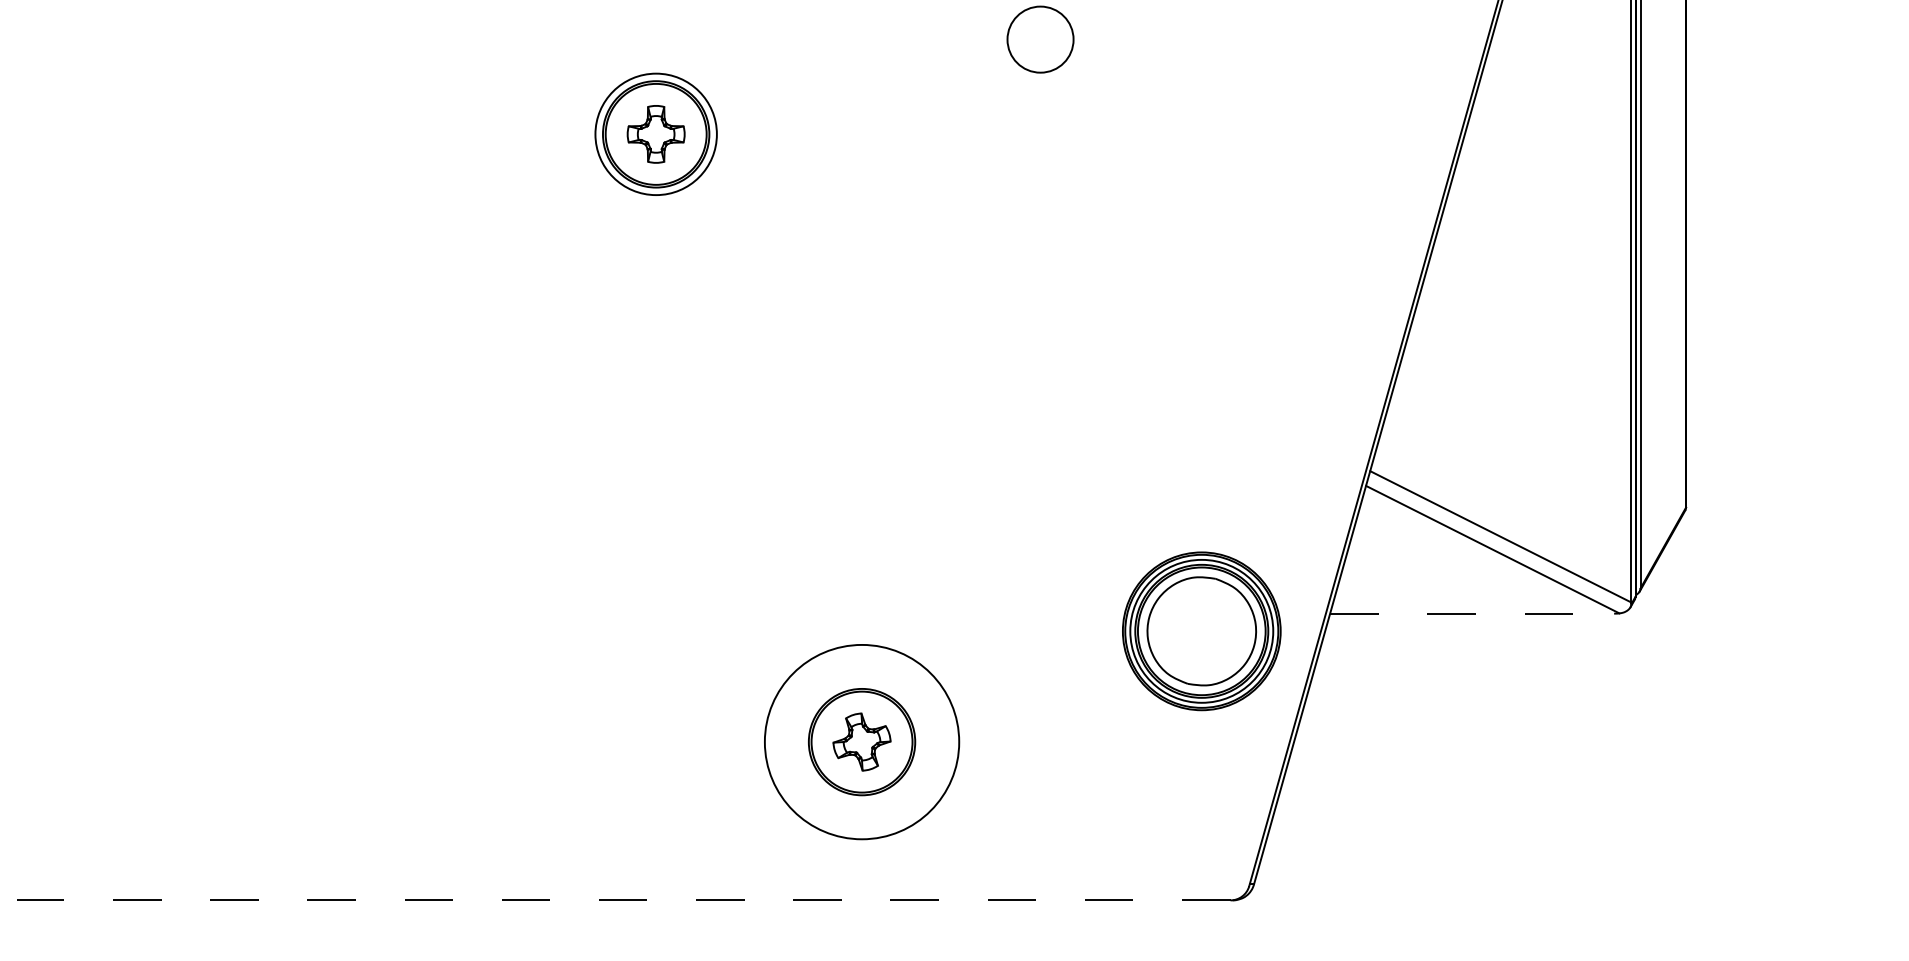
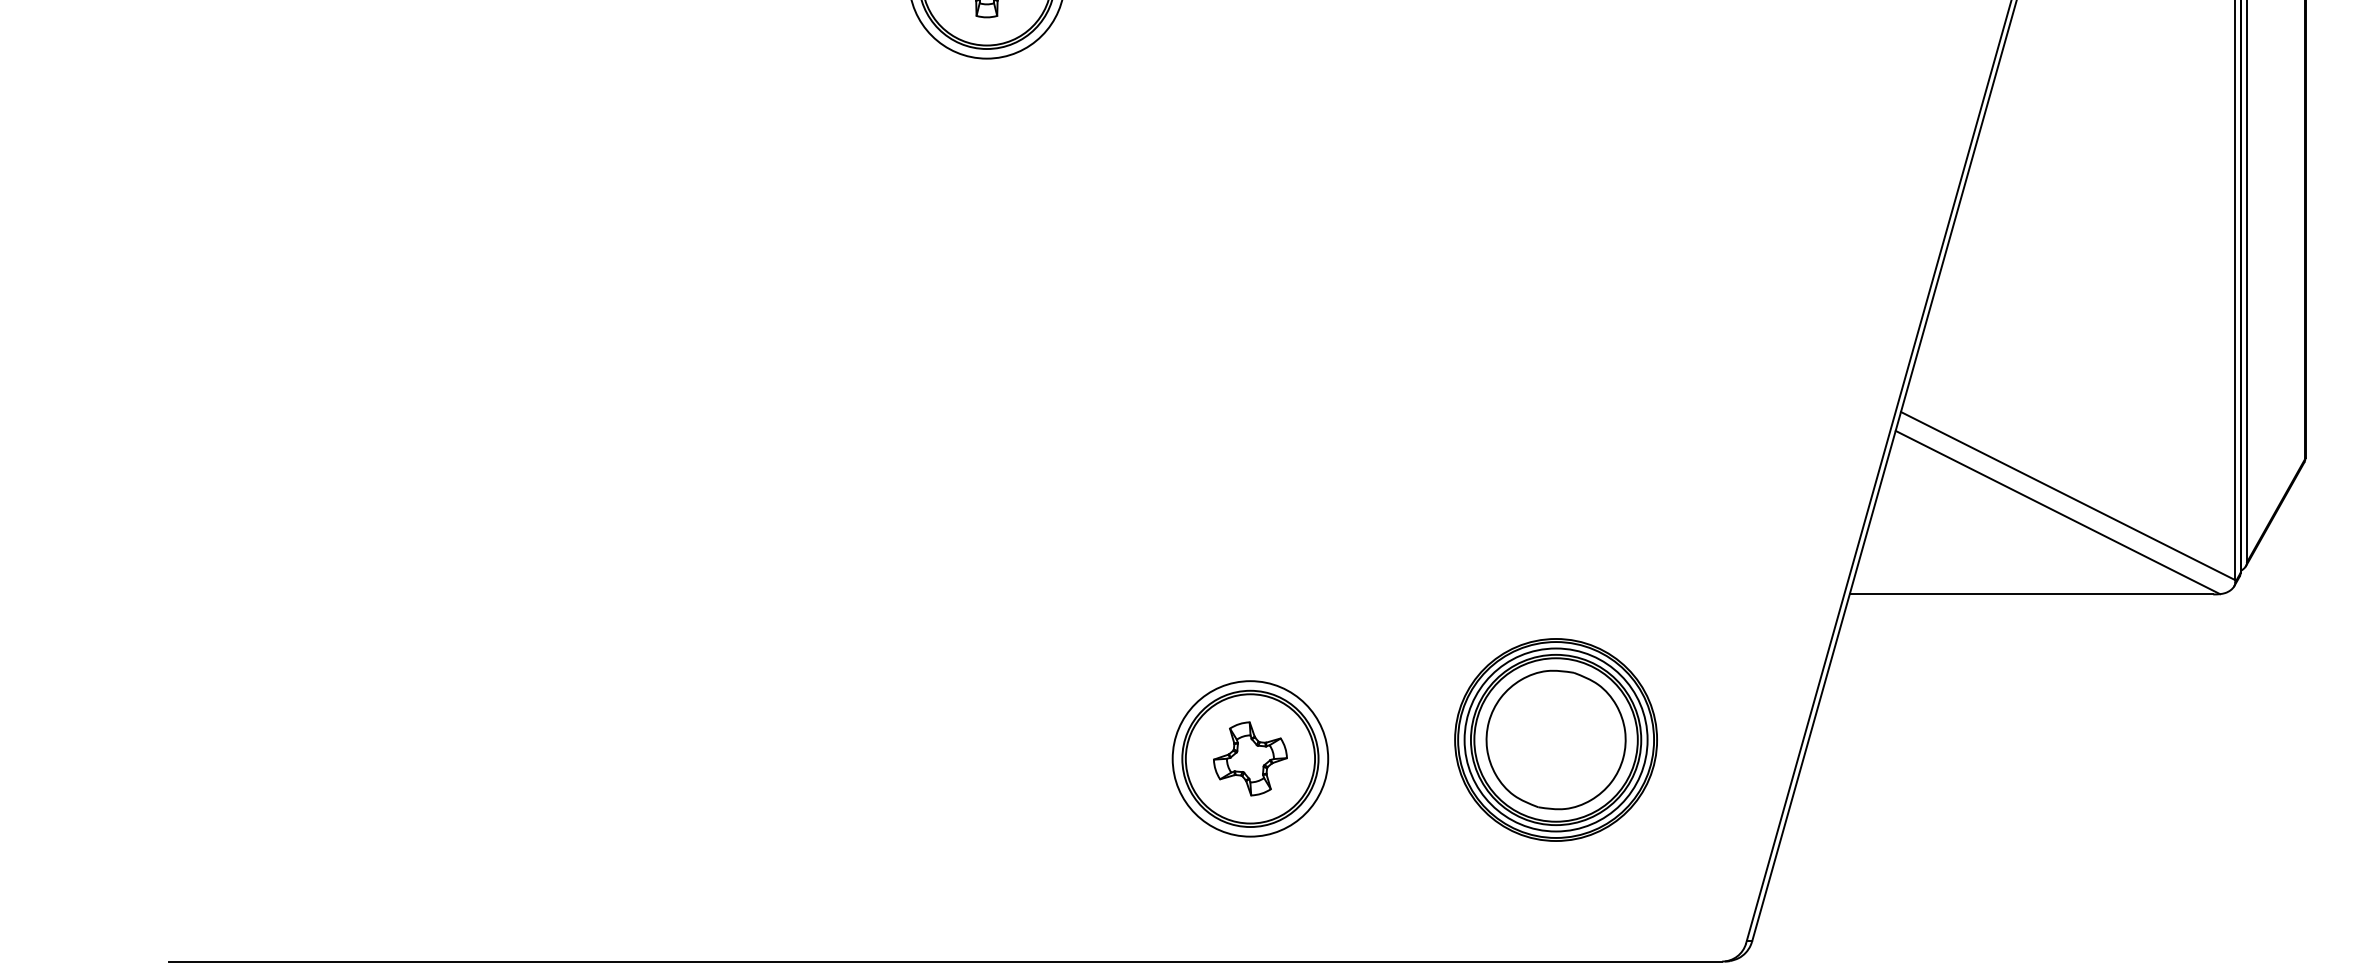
line: (1472, 613) -> (2031, 594), dashed -> solid
part: (1201, 631) -> (1555, 740), moved
circle: (861, 741) -> (1249, 758), size x0.62
line: (623, 900) -> (945, 961), dashed -> solid

